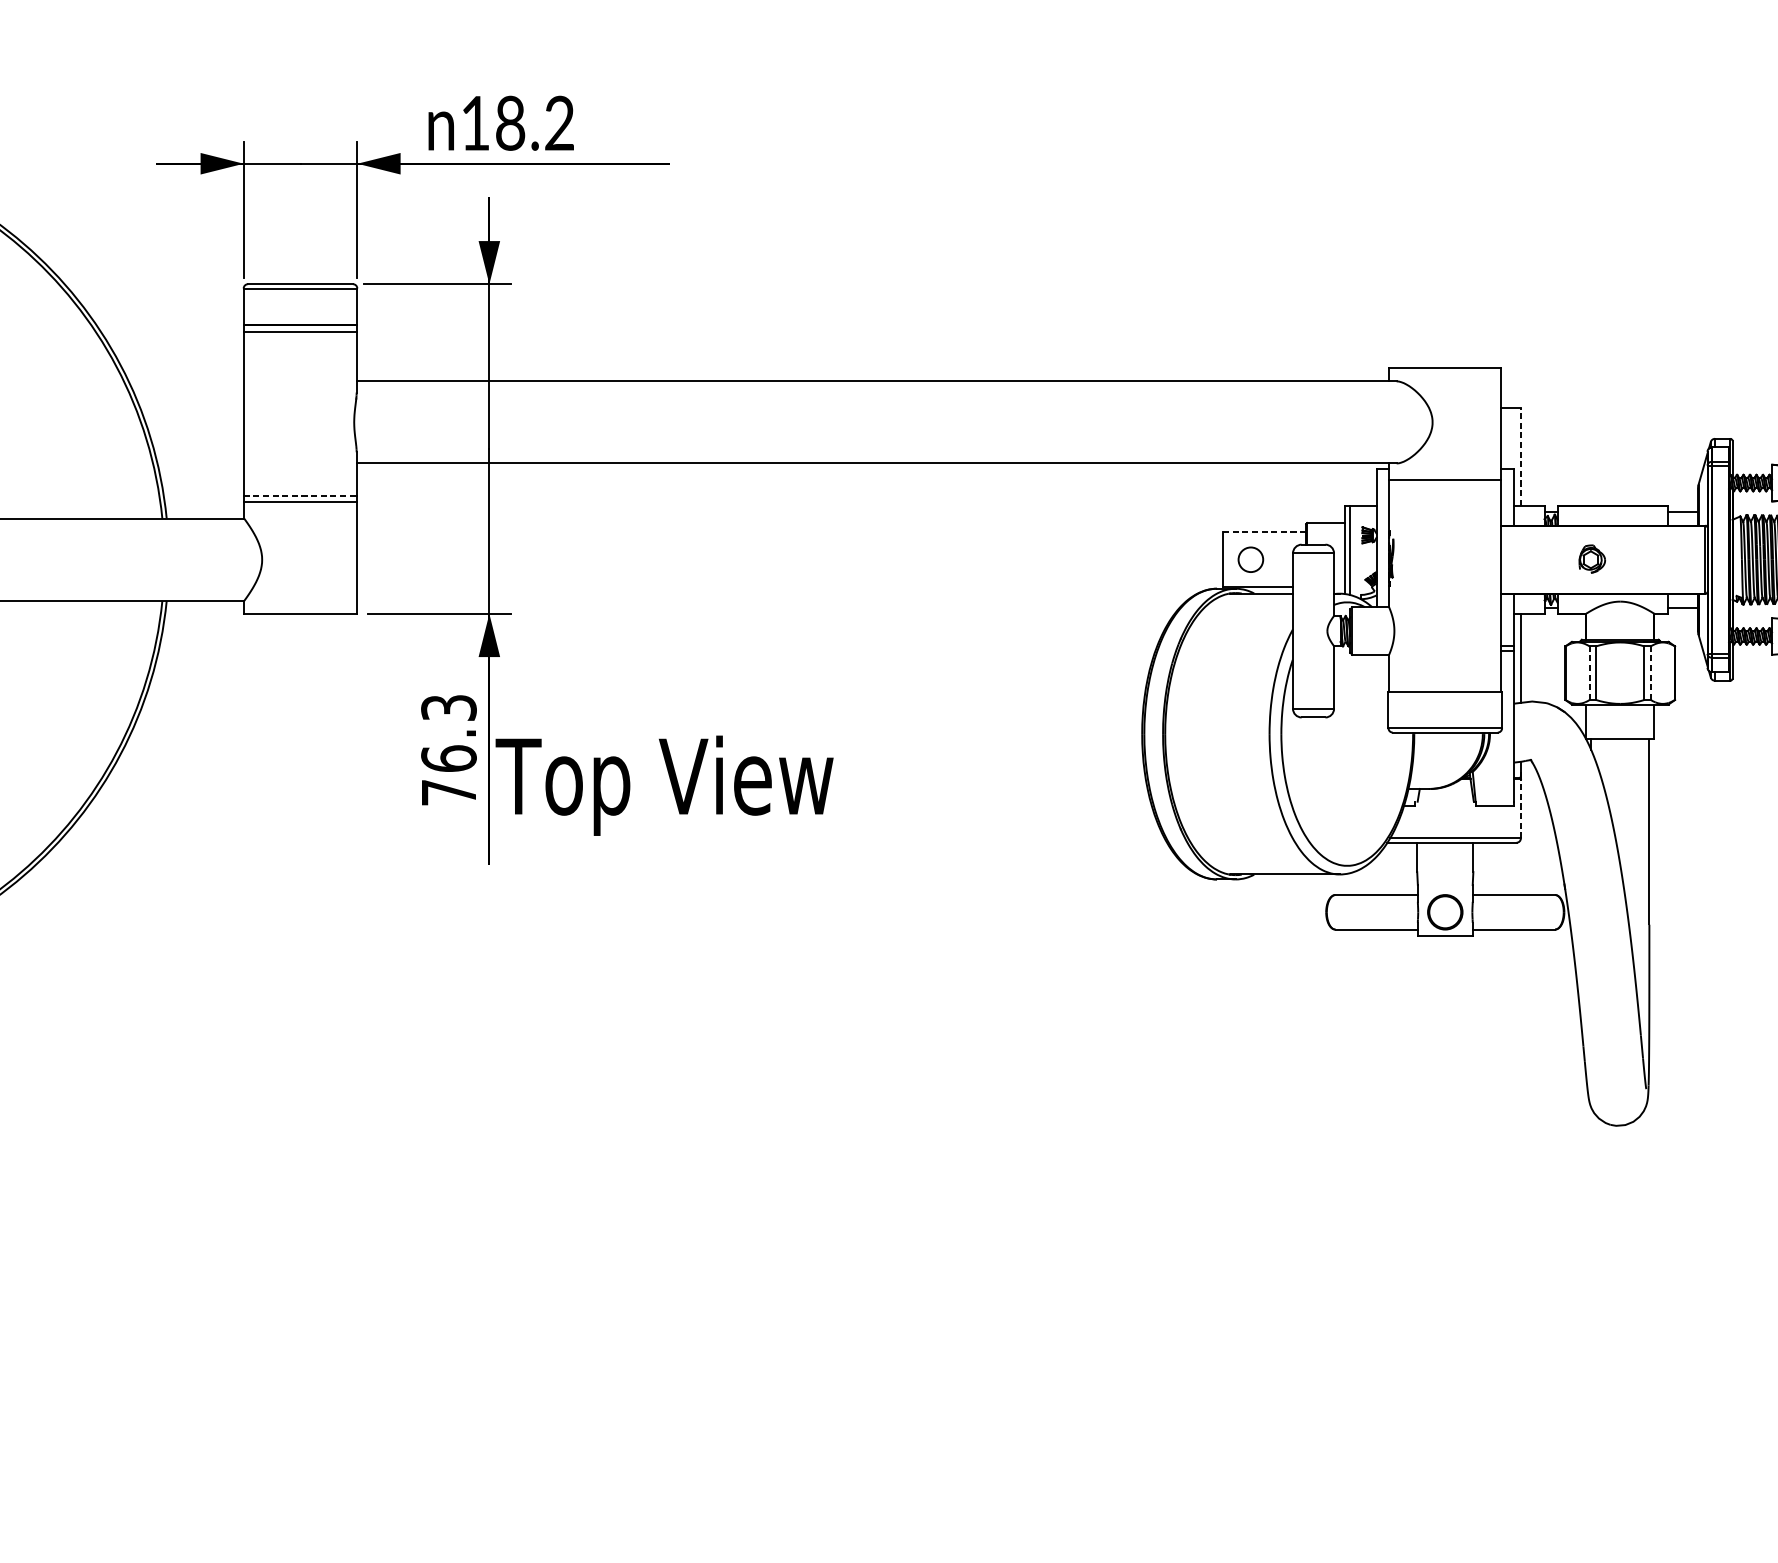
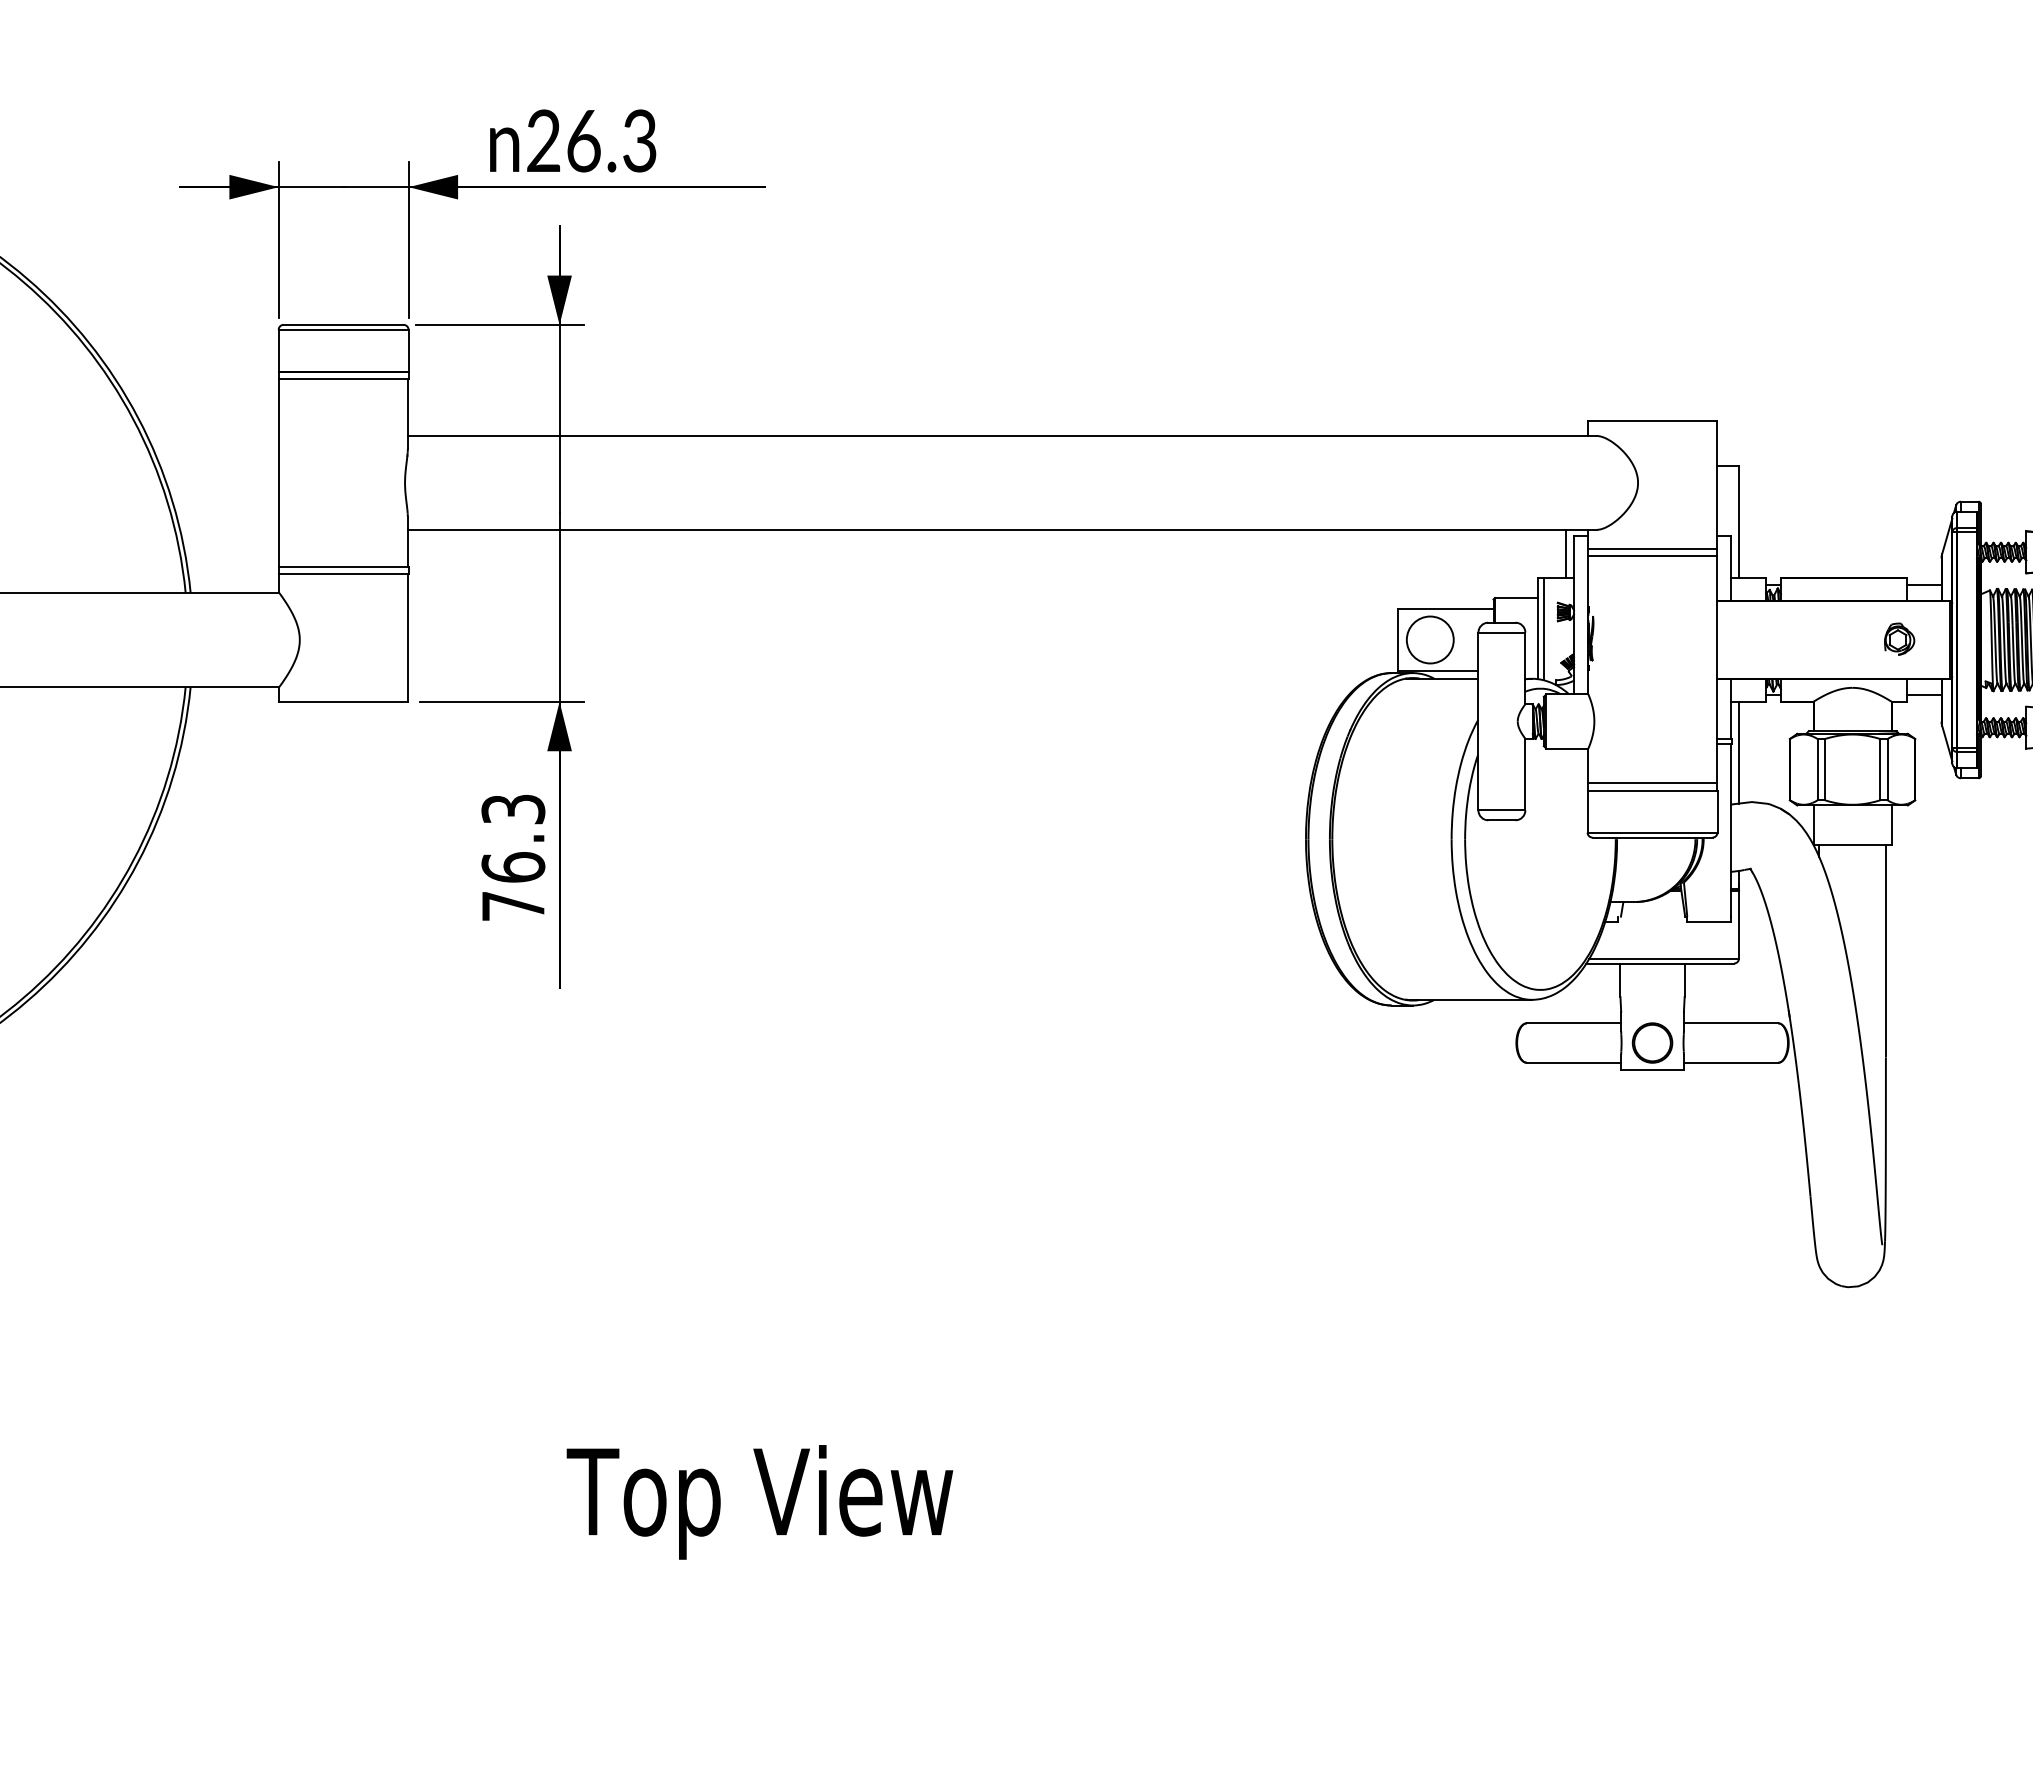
text: (517, 122) -> (591, 140), 18.2 -> 26.3
line: (1520, 456) -> (1738, 521), dashed -> solid
line: (1370, 484) -> (1566, 553), added
line: (1445, 486) -> (1652, 556), added
line: (300, 495) -> (343, 566), dashed -> solid
line: (1264, 532) -> (1445, 608), dashed -> solid
part: (1592, 558) -> (1899, 638), moved
circle: (1250, 559) -> (1429, 639), size x1.67
line: (1589, 673) -> (1817, 769), dashed -> solid
line: (1650, 673) -> (1887, 769), dashed -> solid
line: (1445, 685) -> (1652, 783), added
text: (664, 785) -> (759, 1502), moved
line: (1520, 808) -> (1738, 924), dashed -> solid

